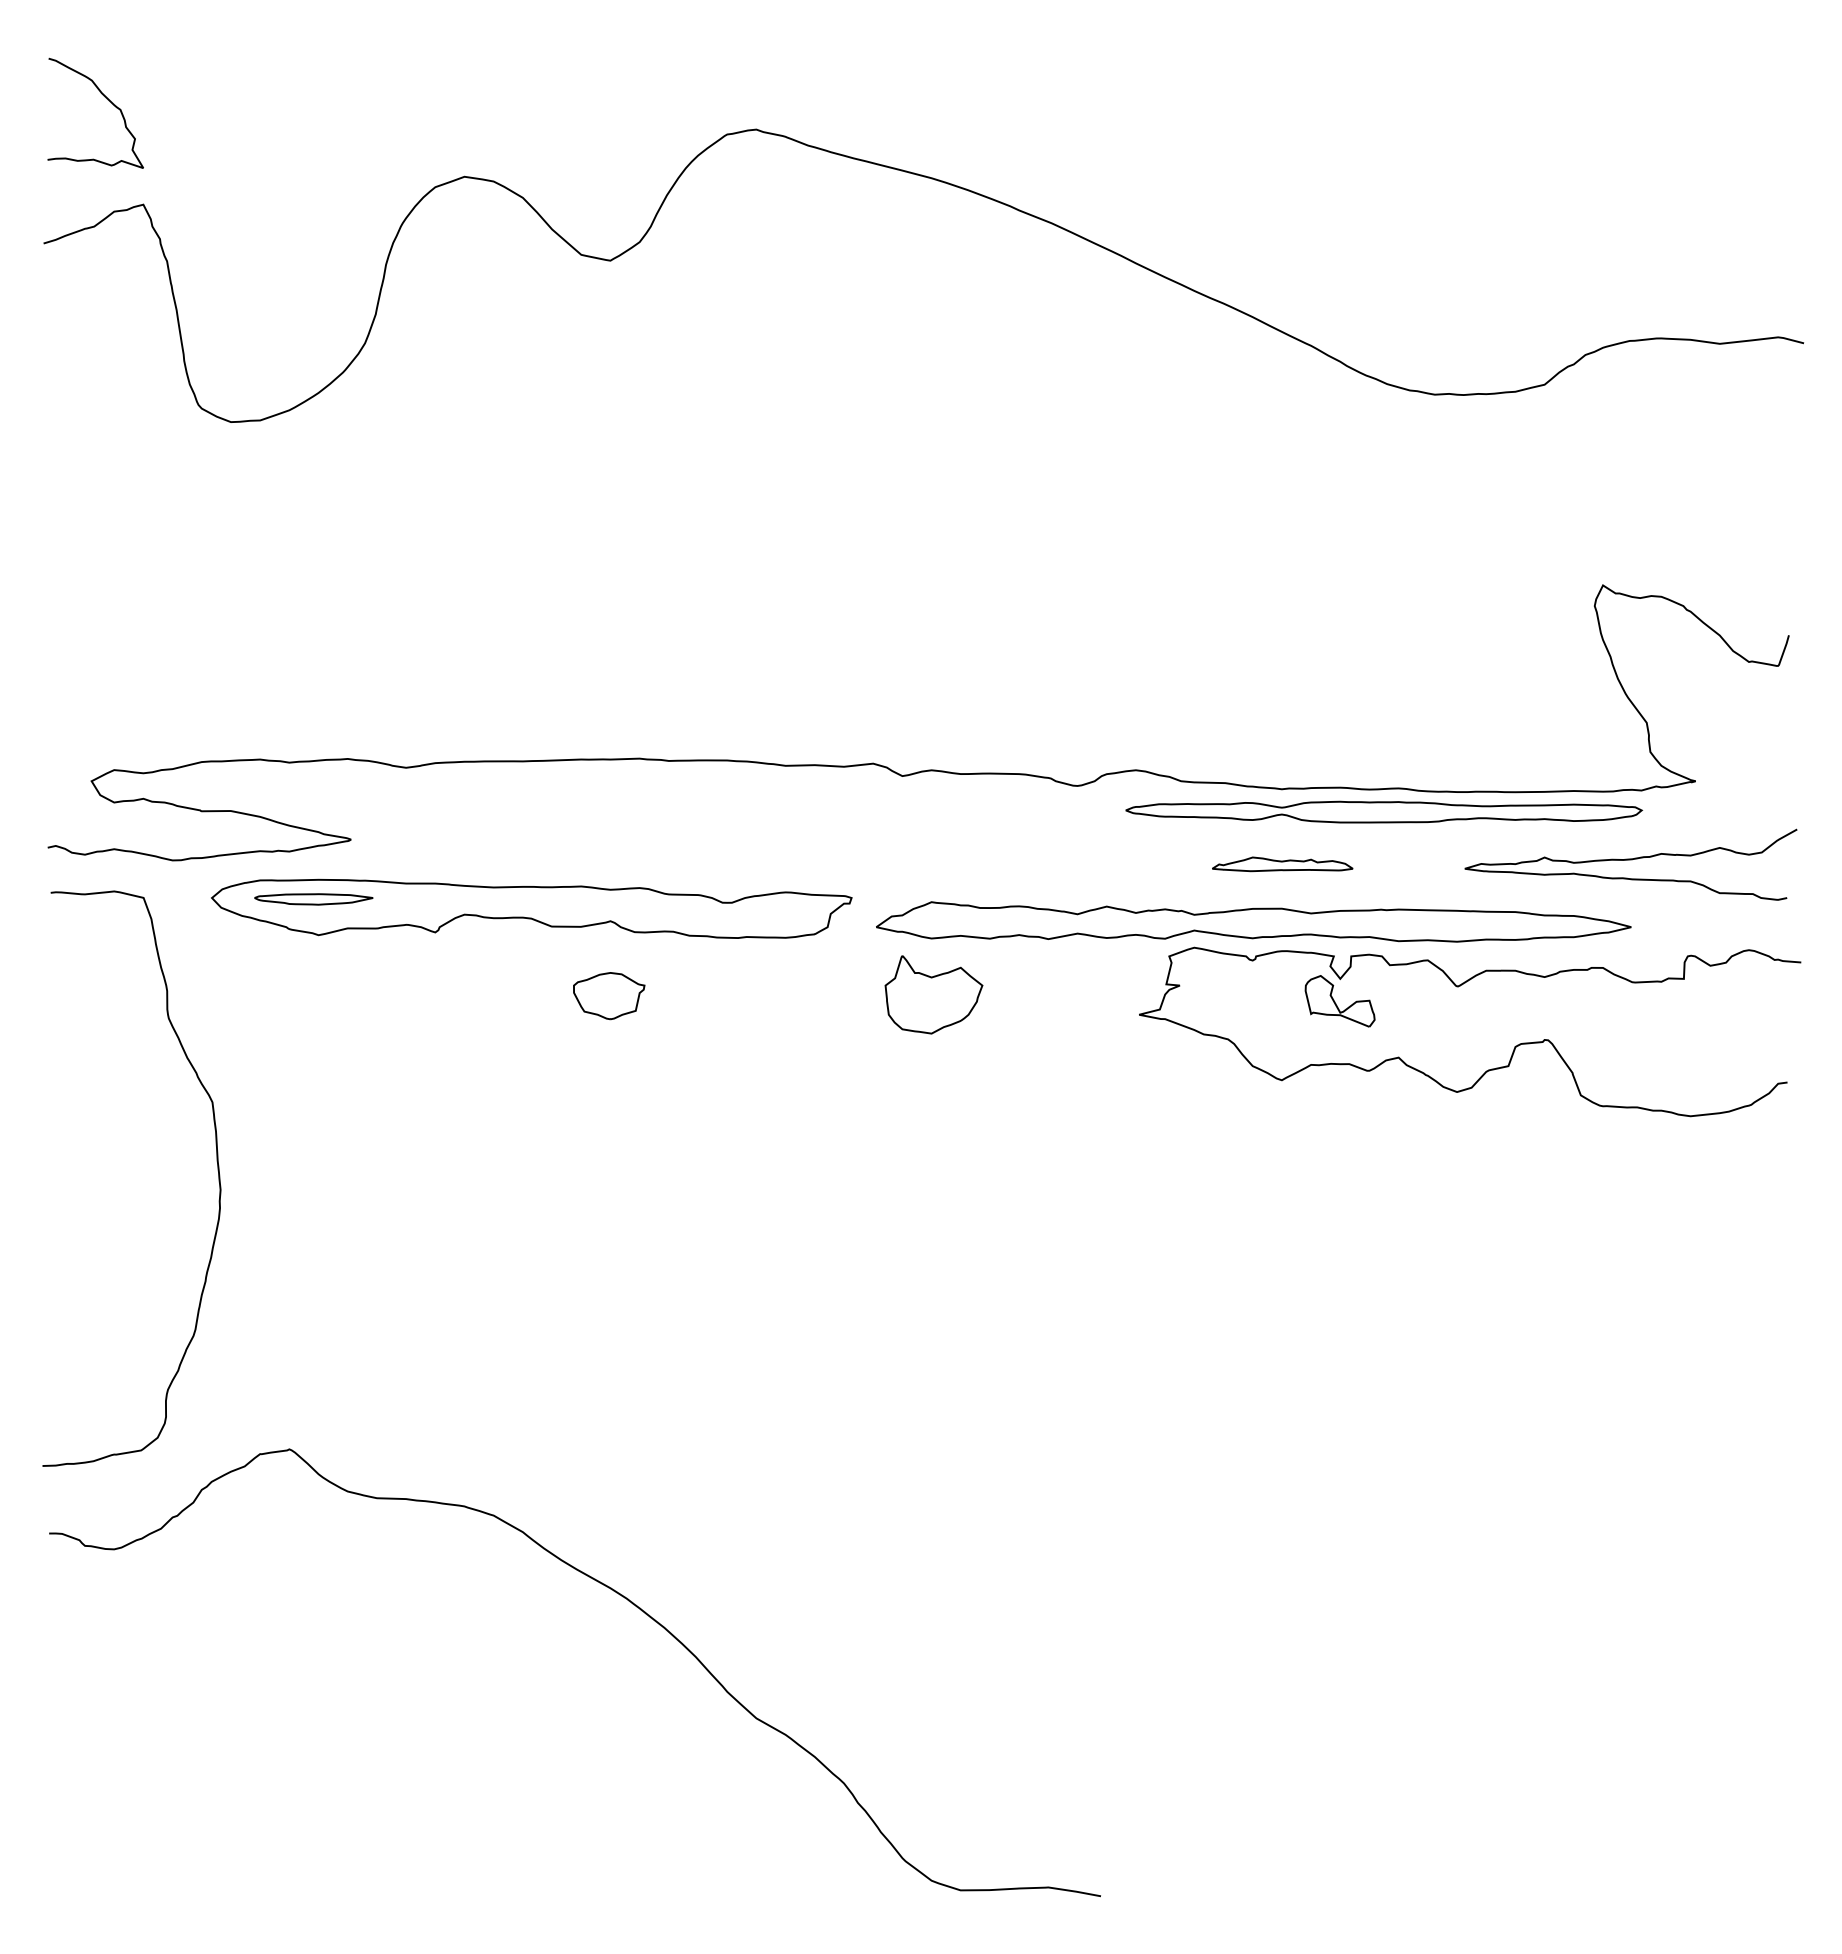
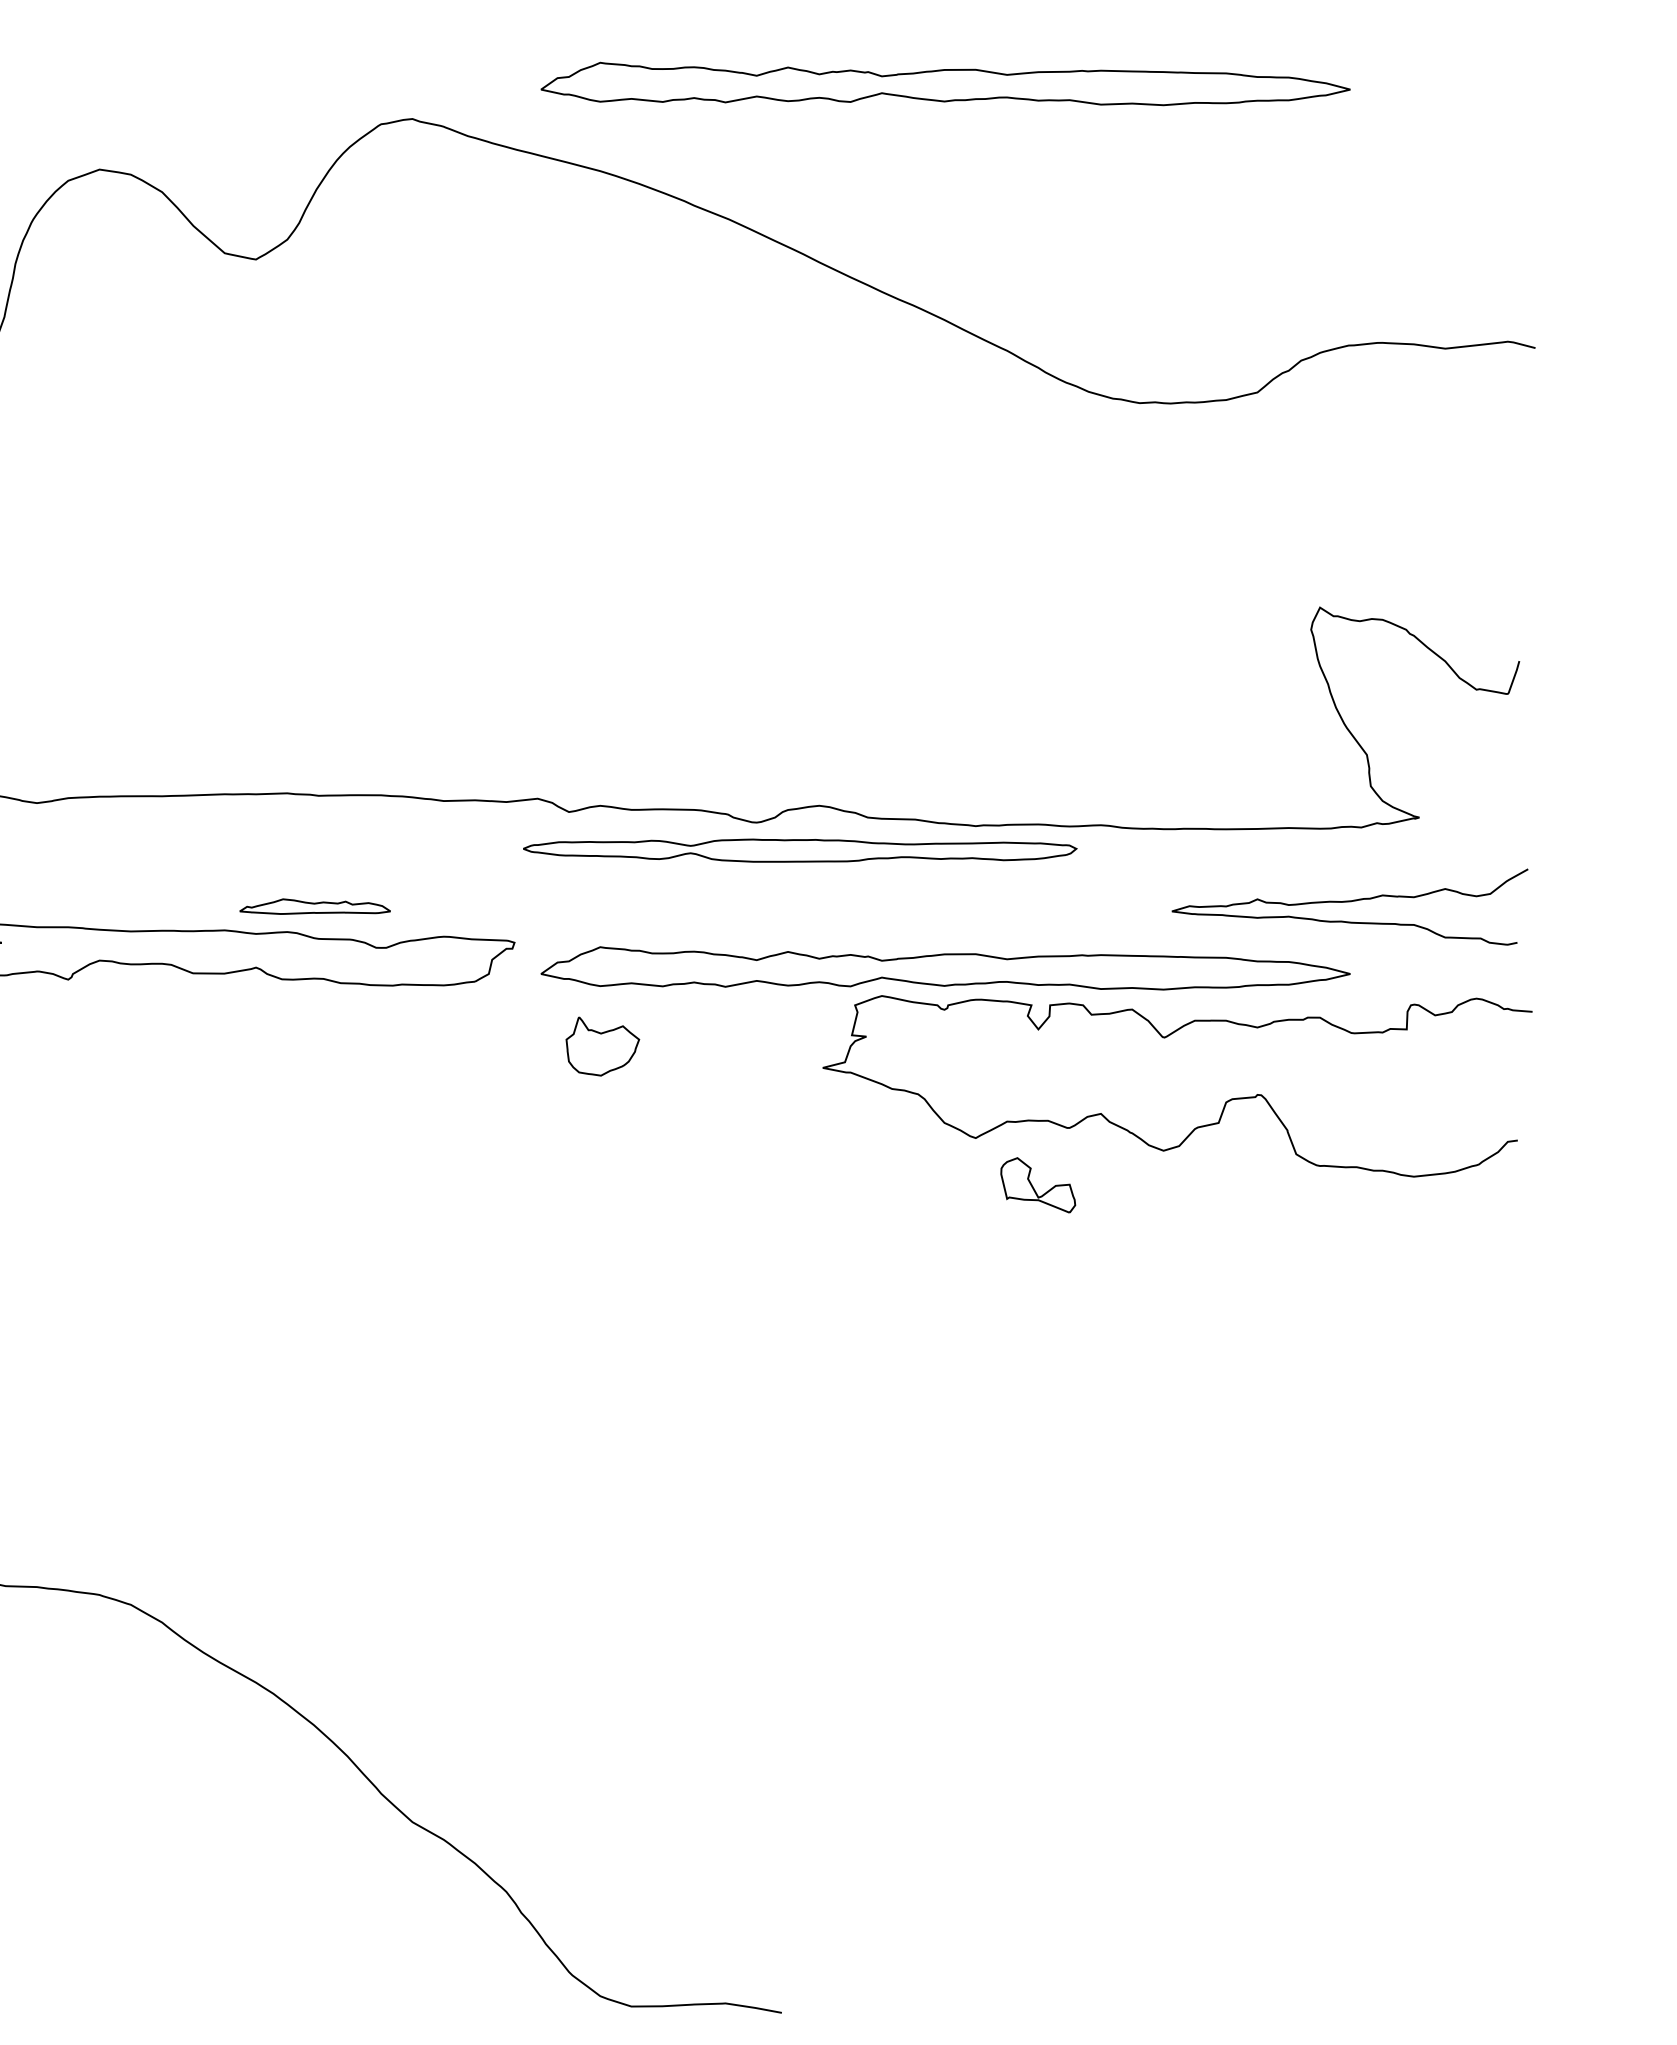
part: (1253, 96) -> (945, 83), added
part: (1384, 811) -> (800, 849), moved
part: (1282, 864) -> (315, 906), moved
part: (933, 994) -> (602, 1046), size x0.7
part: (609, 996) -> (254, 1048), removed
part: (1339, 1001) -> (1037, 1185), moved

